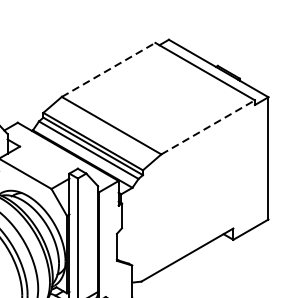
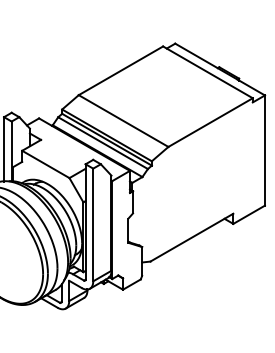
line: (108, 69) -> (120, 70), dashed -> solid
line: (208, 127) -> (210, 122), dashed -> solid

